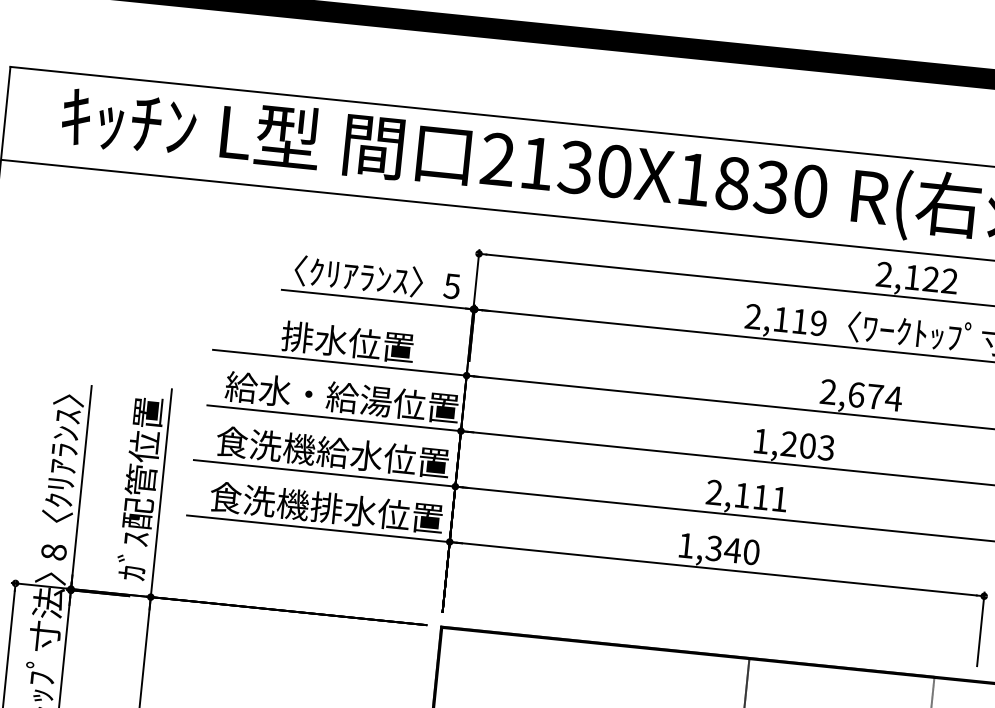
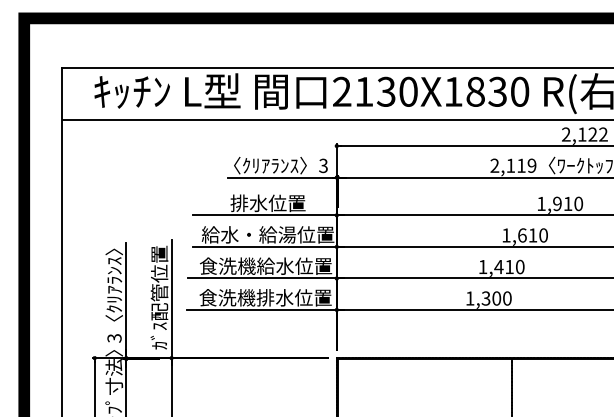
text: (452, 285) -> (323, 165), 5 -> 3
text: (861, 394) -> (560, 203), 2,674 -> 1,910
text: (807, 446) -> (532, 235), 1,203 -> 1,610
text: (747, 494) -> (501, 266), 2,111 -> 1,410
text: (732, 550) -> (496, 298), 1,340 -> 1,300
text: (53, 552) -> (114, 338), 8 -> 3

